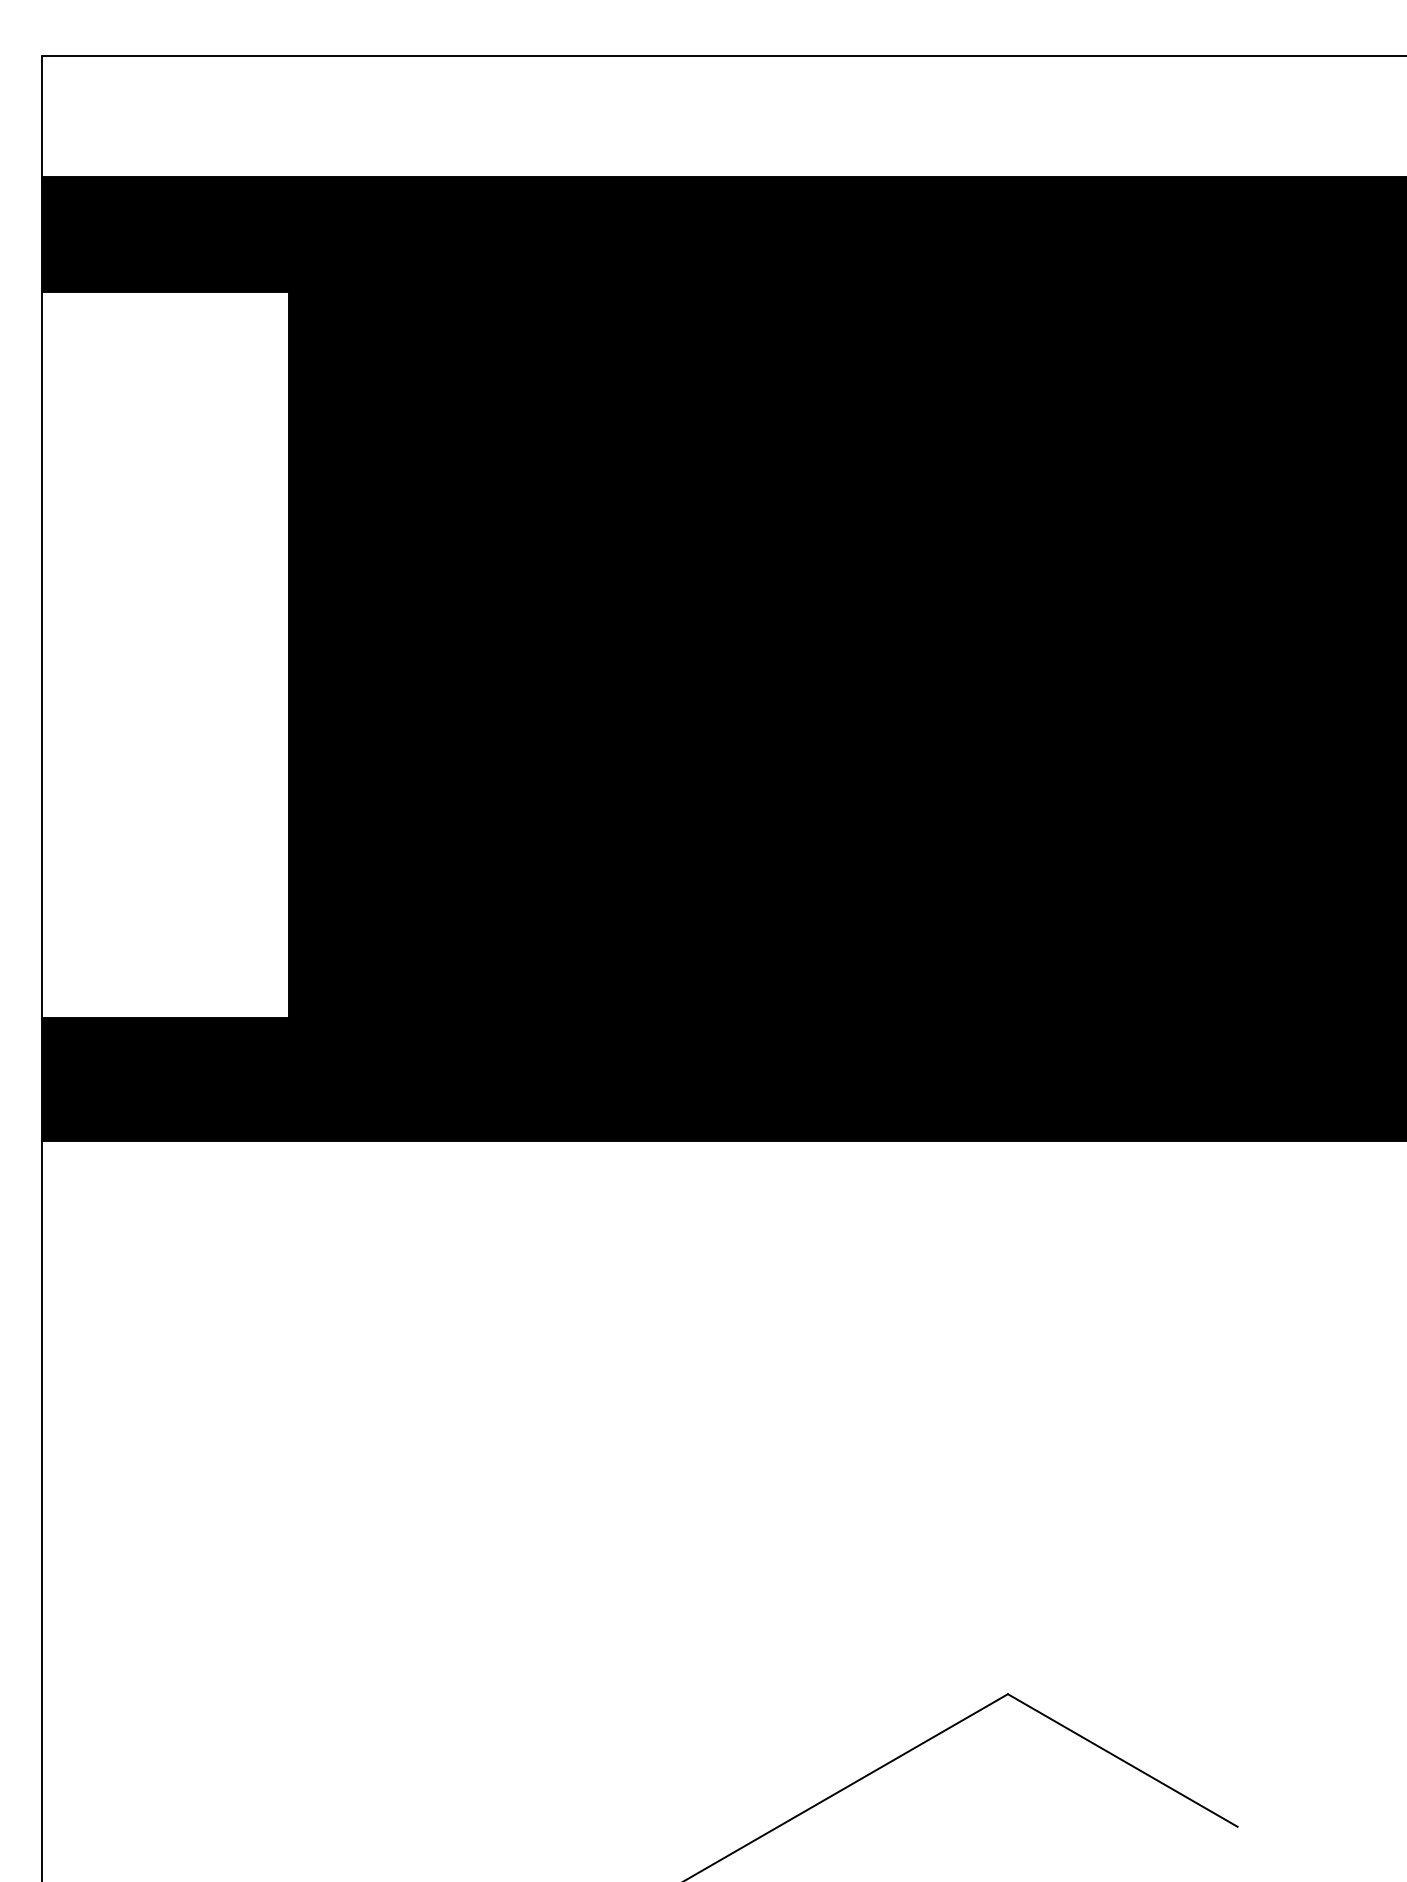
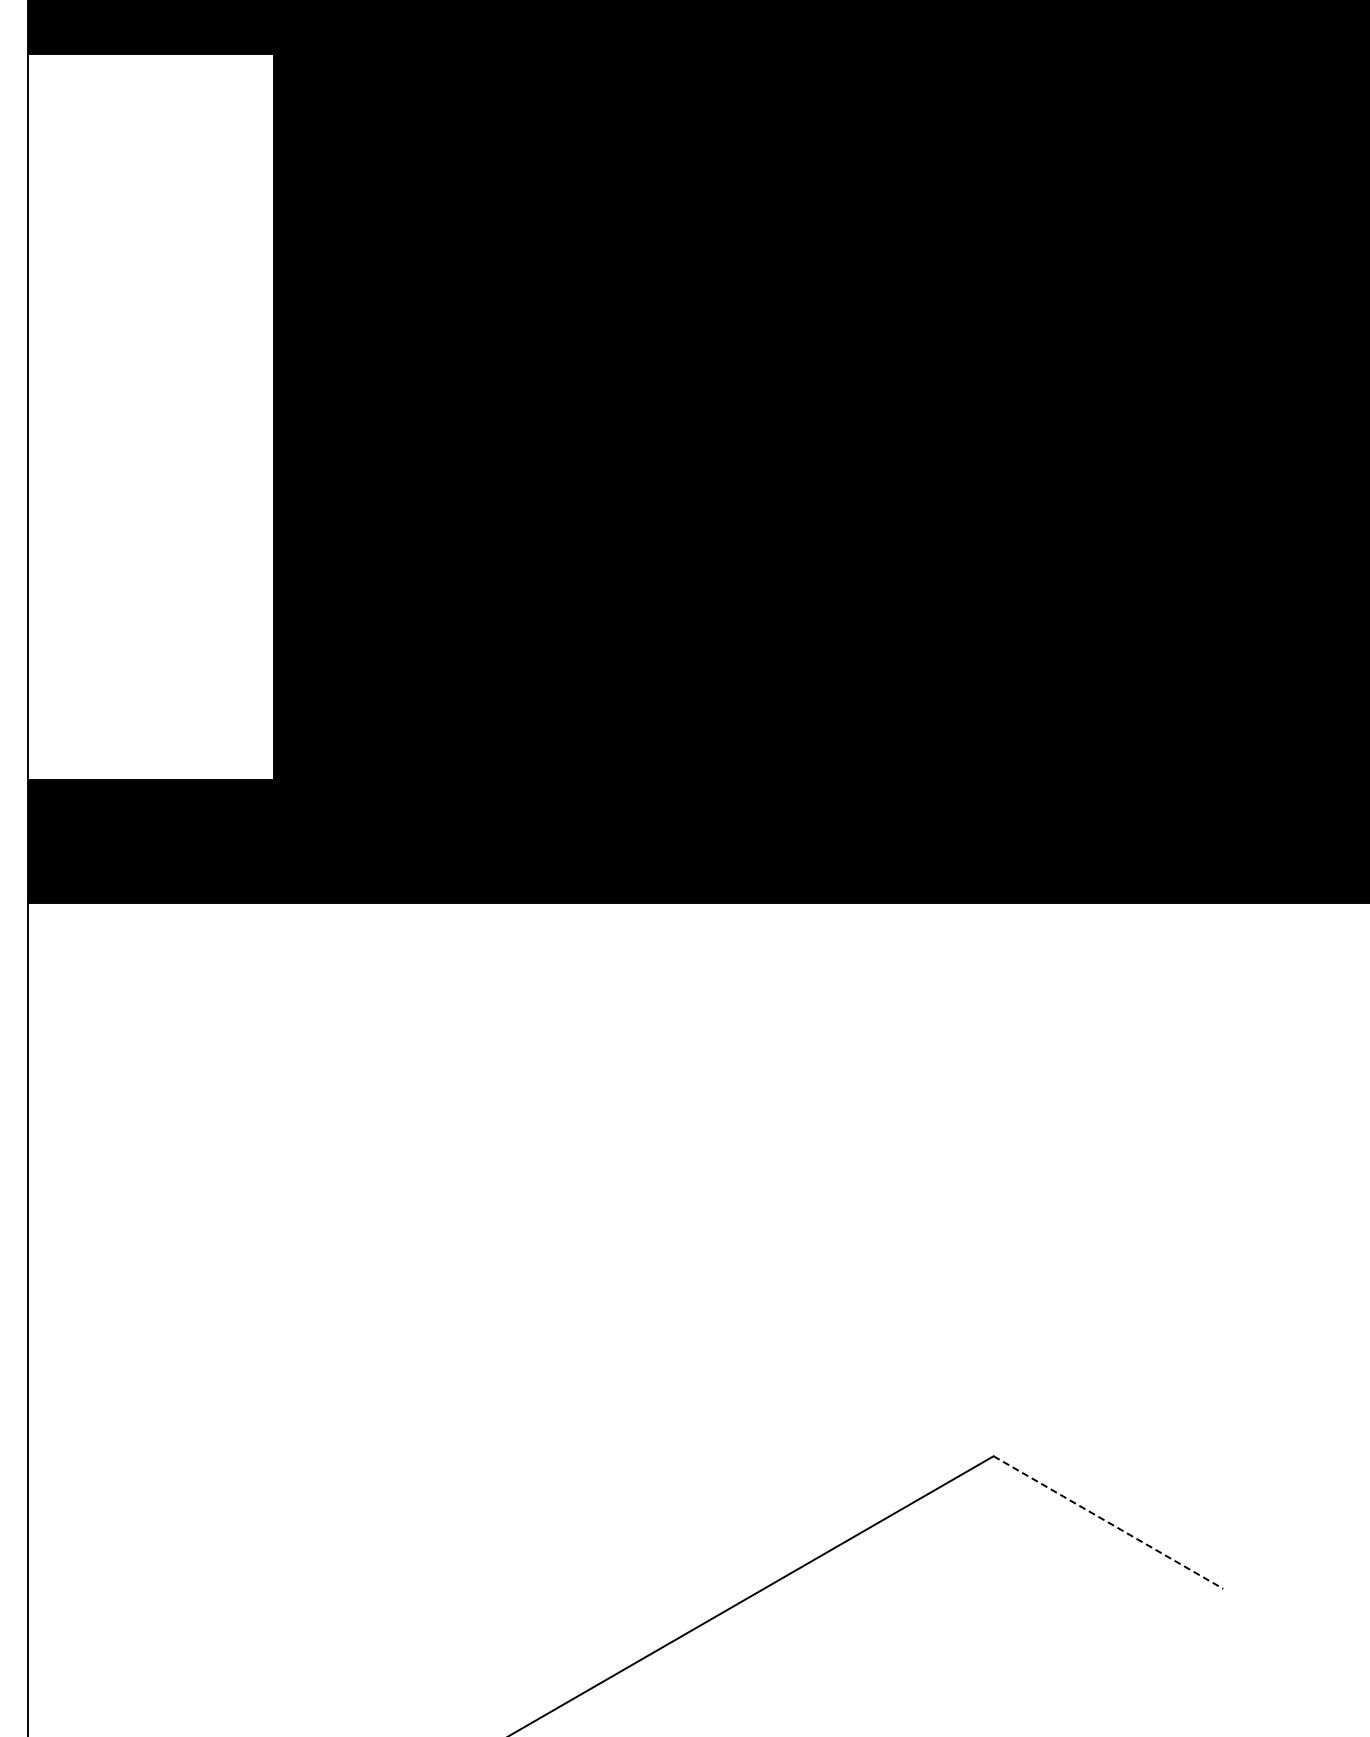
line: (1122, 1760) -> (1108, 1522), solid -> dashed

